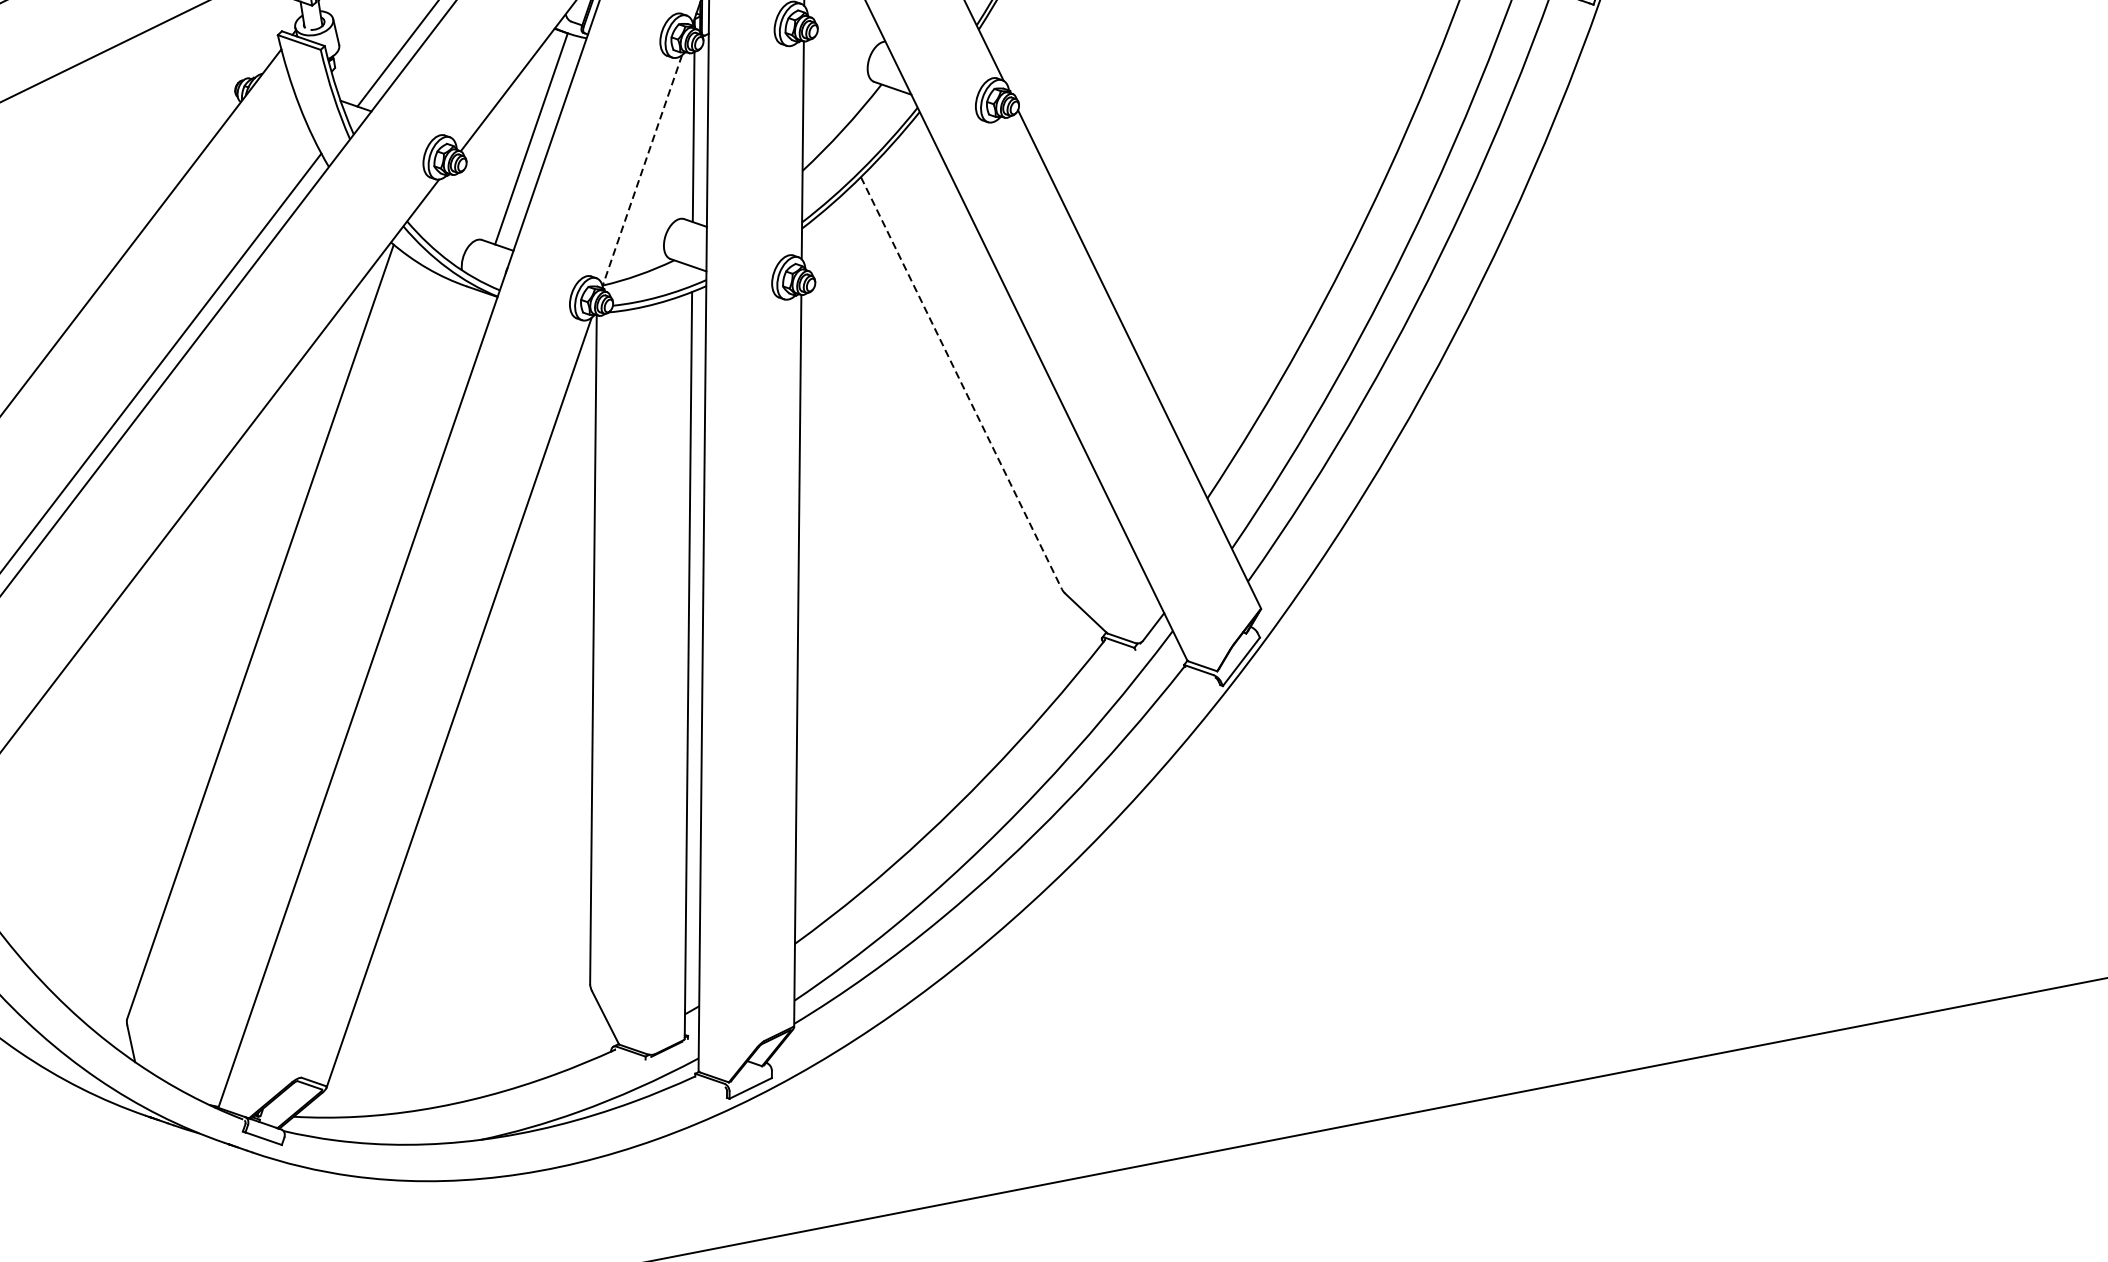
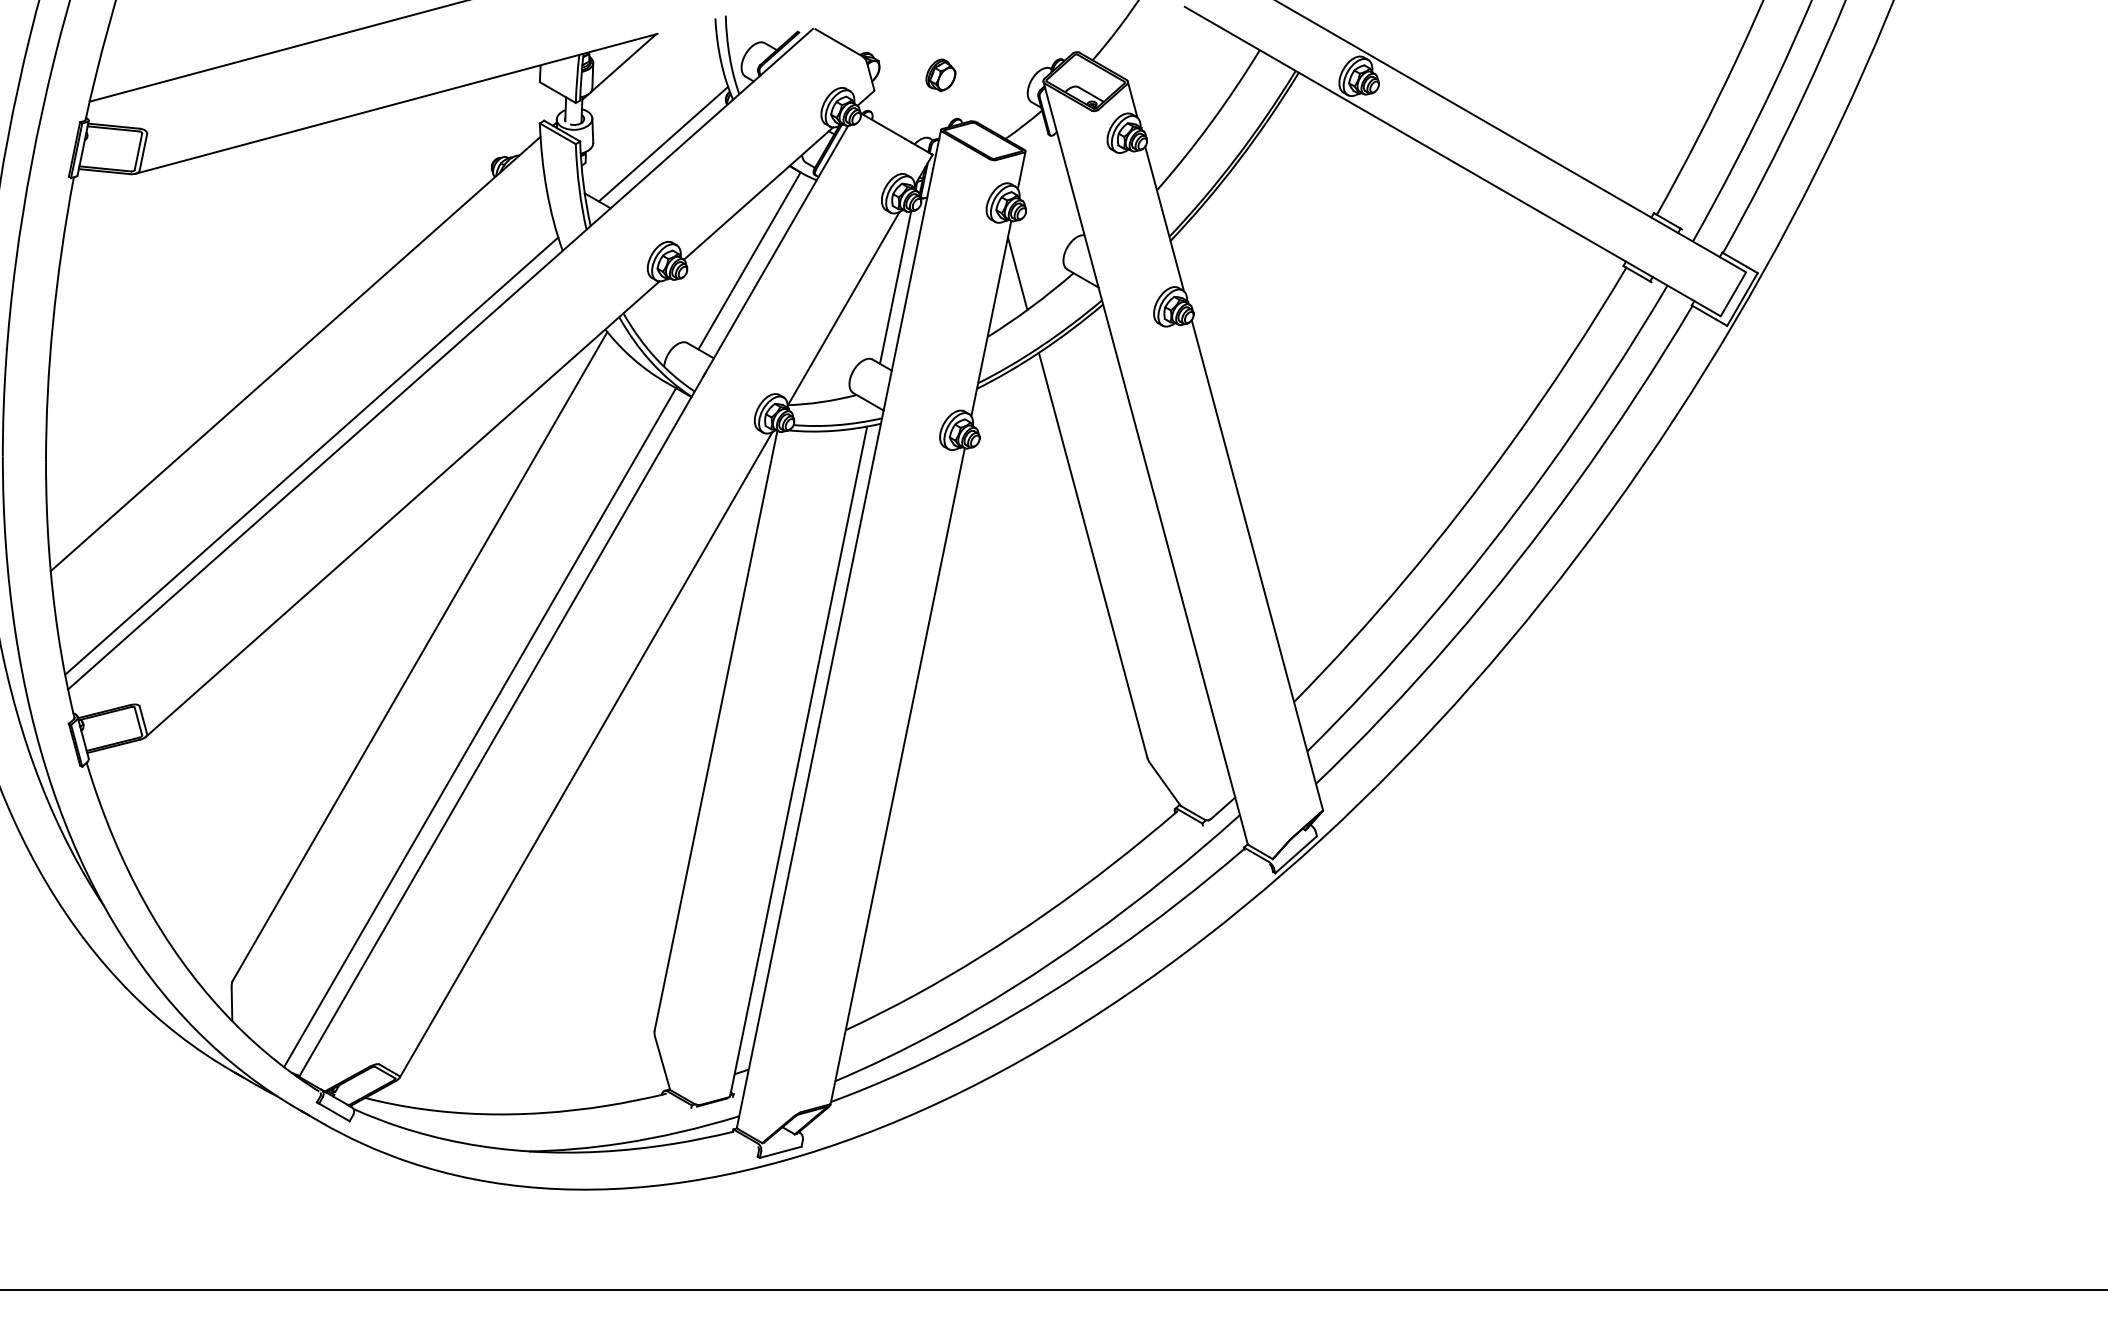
line: (821, 96) -> (1017, 273), added
line: (642, 170) -> (843, 308), dashed -> solid
line: (961, 383) -> (1093, 555), dashed -> solid
line: (340, 695) -> (480, 727), added

